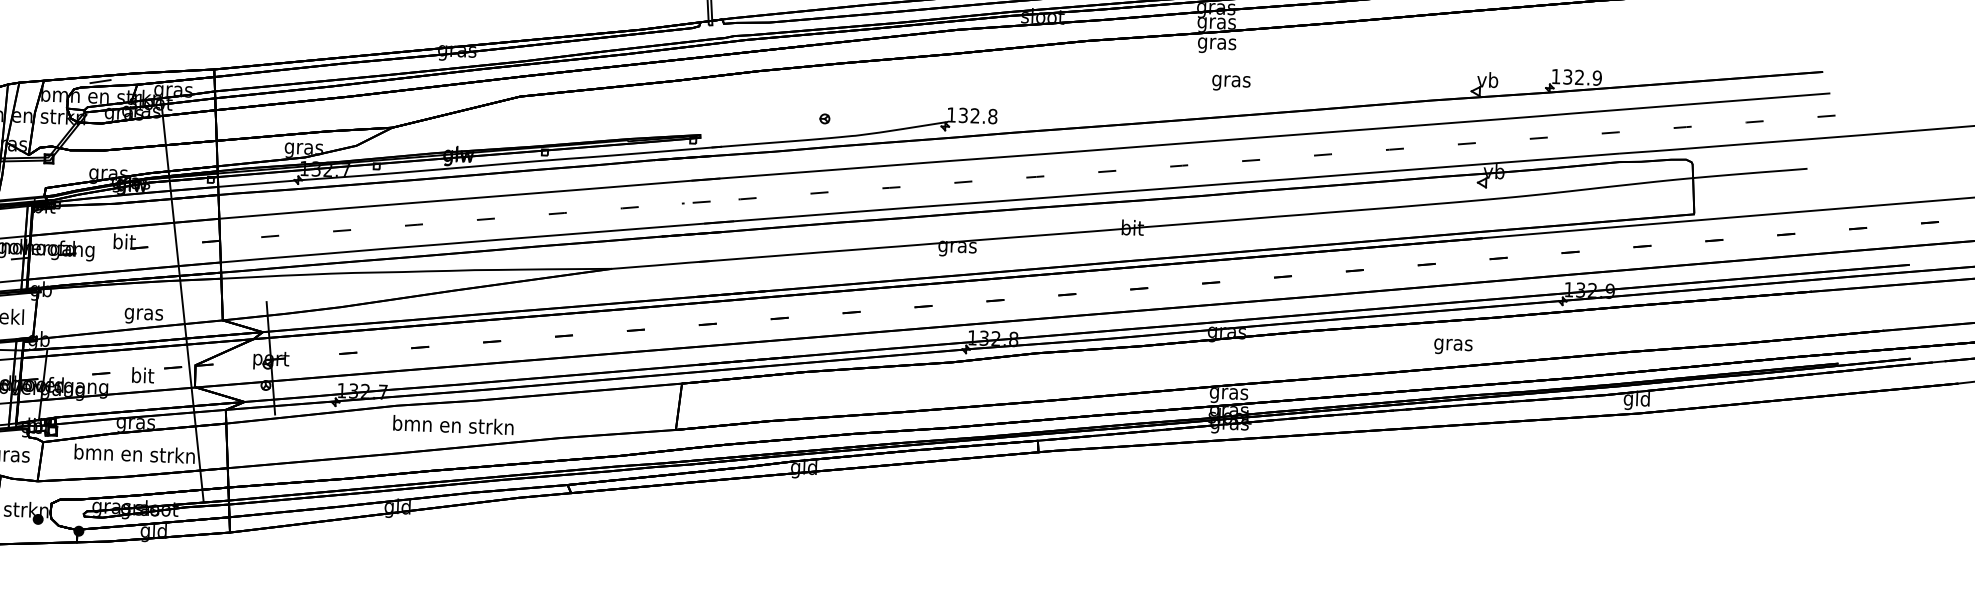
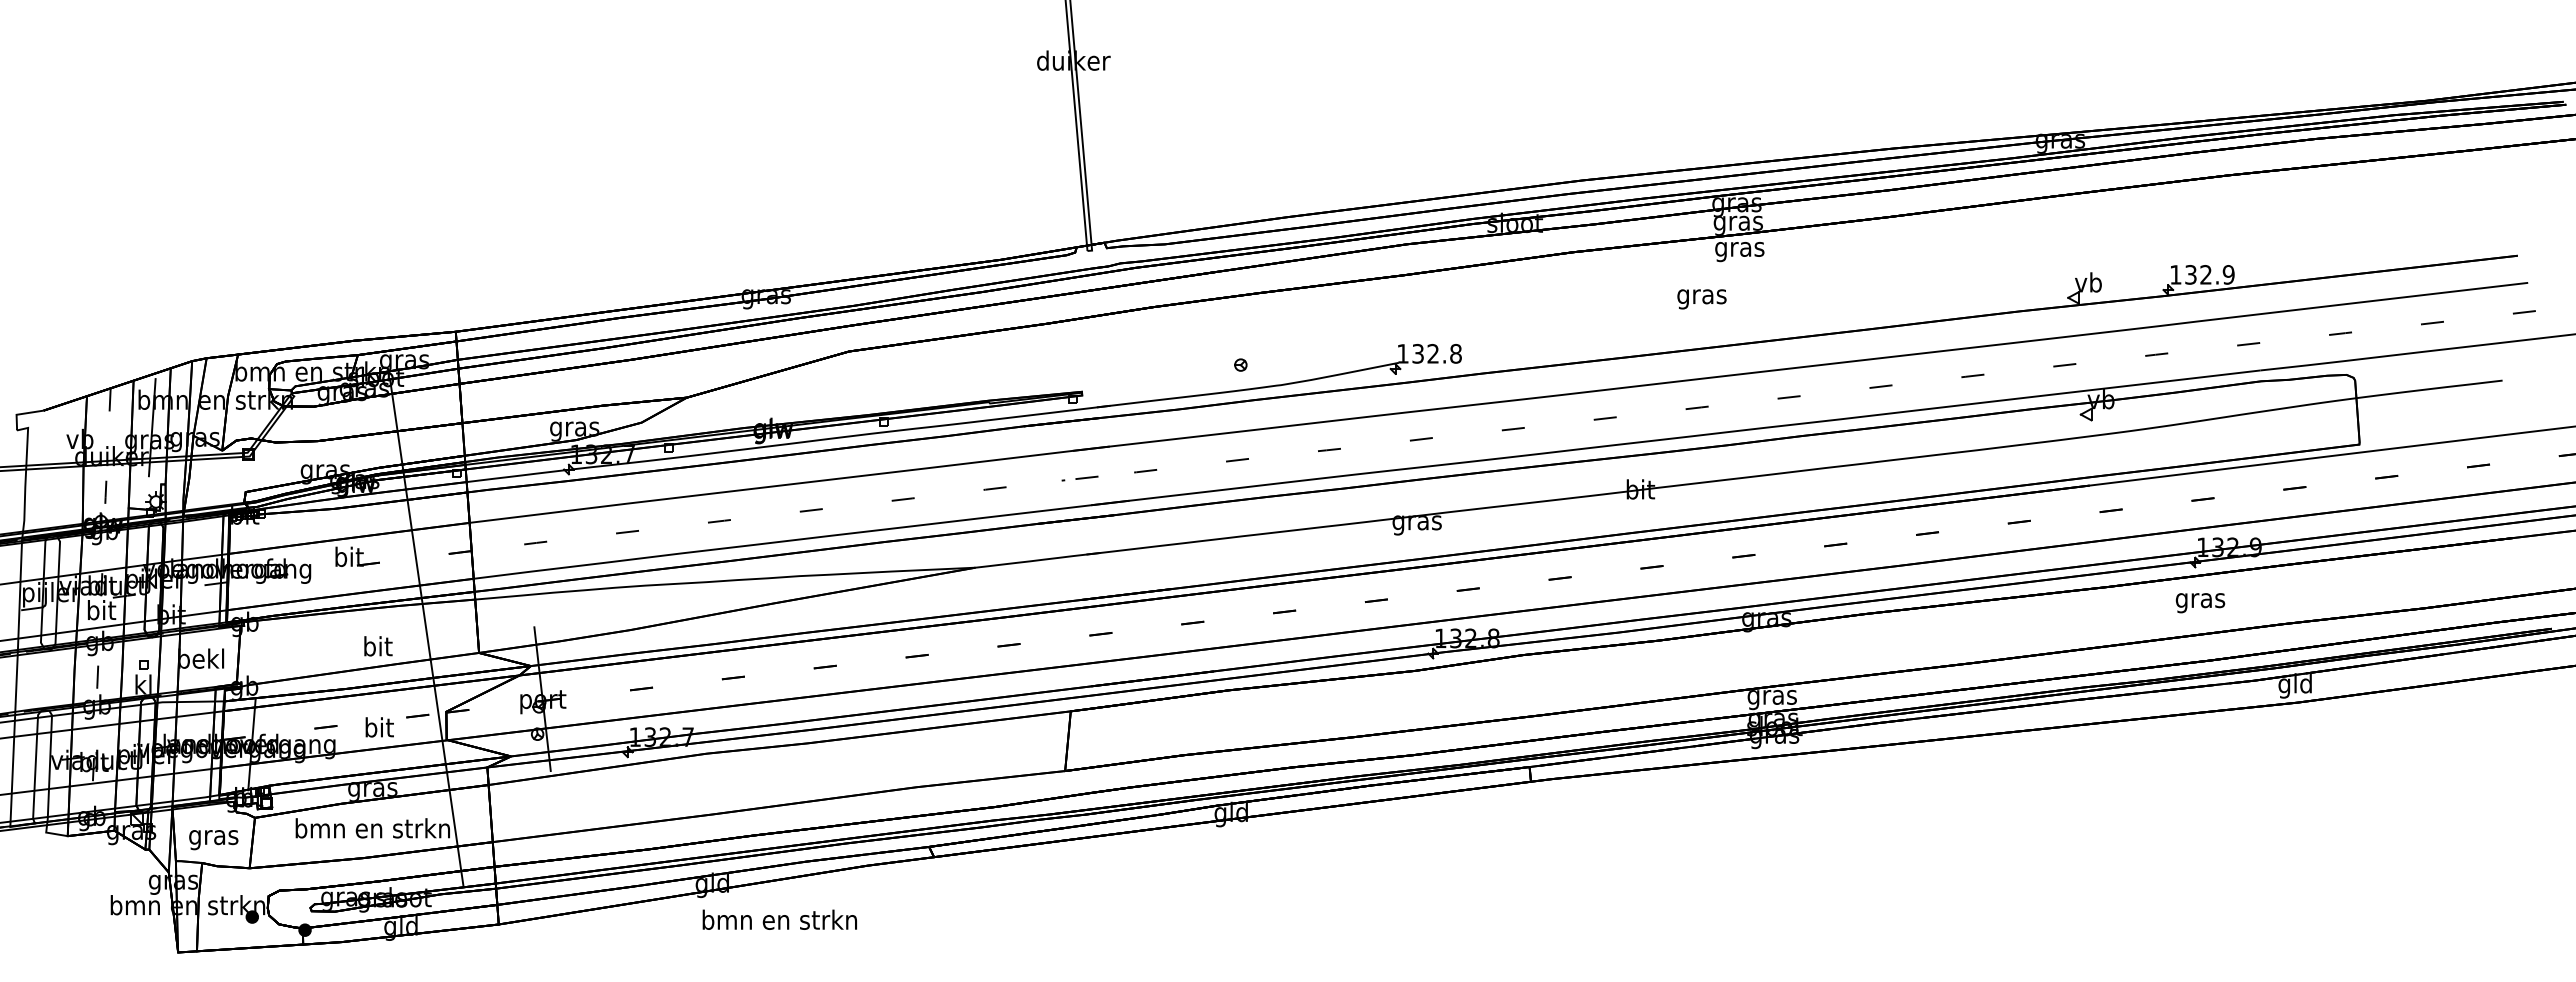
line: (100, 81) -> (310, 352), removed
text: (1230, 83) -> (1701, 299), moved
text: (143, 313) -> (377, 648), gras -> bit
text: (1453, 347) -> (2200, 603), moved
text: (453, 424) -> (779, 919), moved

